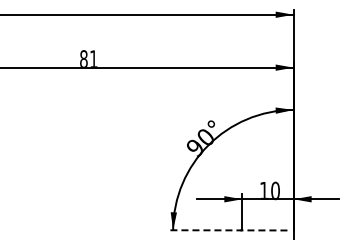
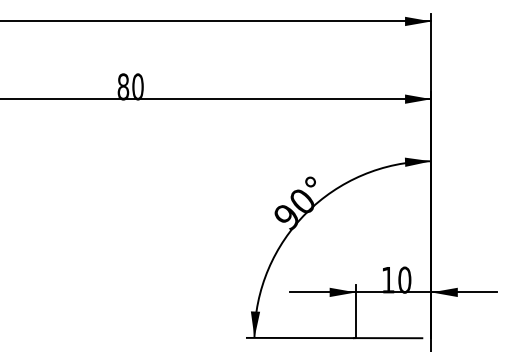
text: (93, 58) -> (137, 85), 81 -> 80
line: (227, 230) -> (334, 338), dashed -> solid

